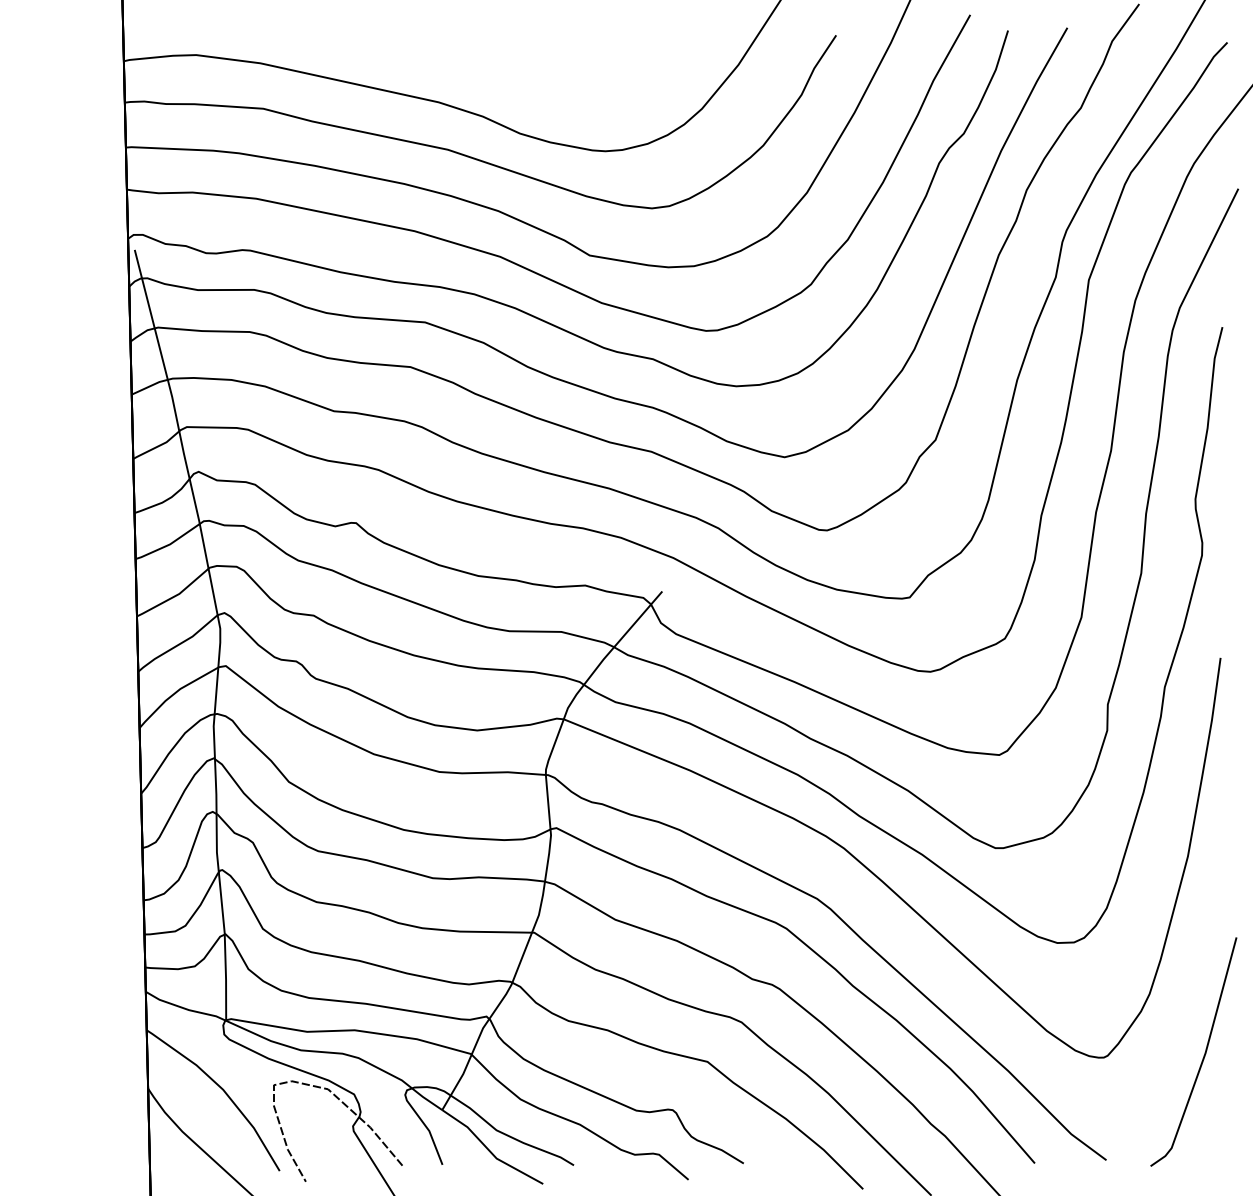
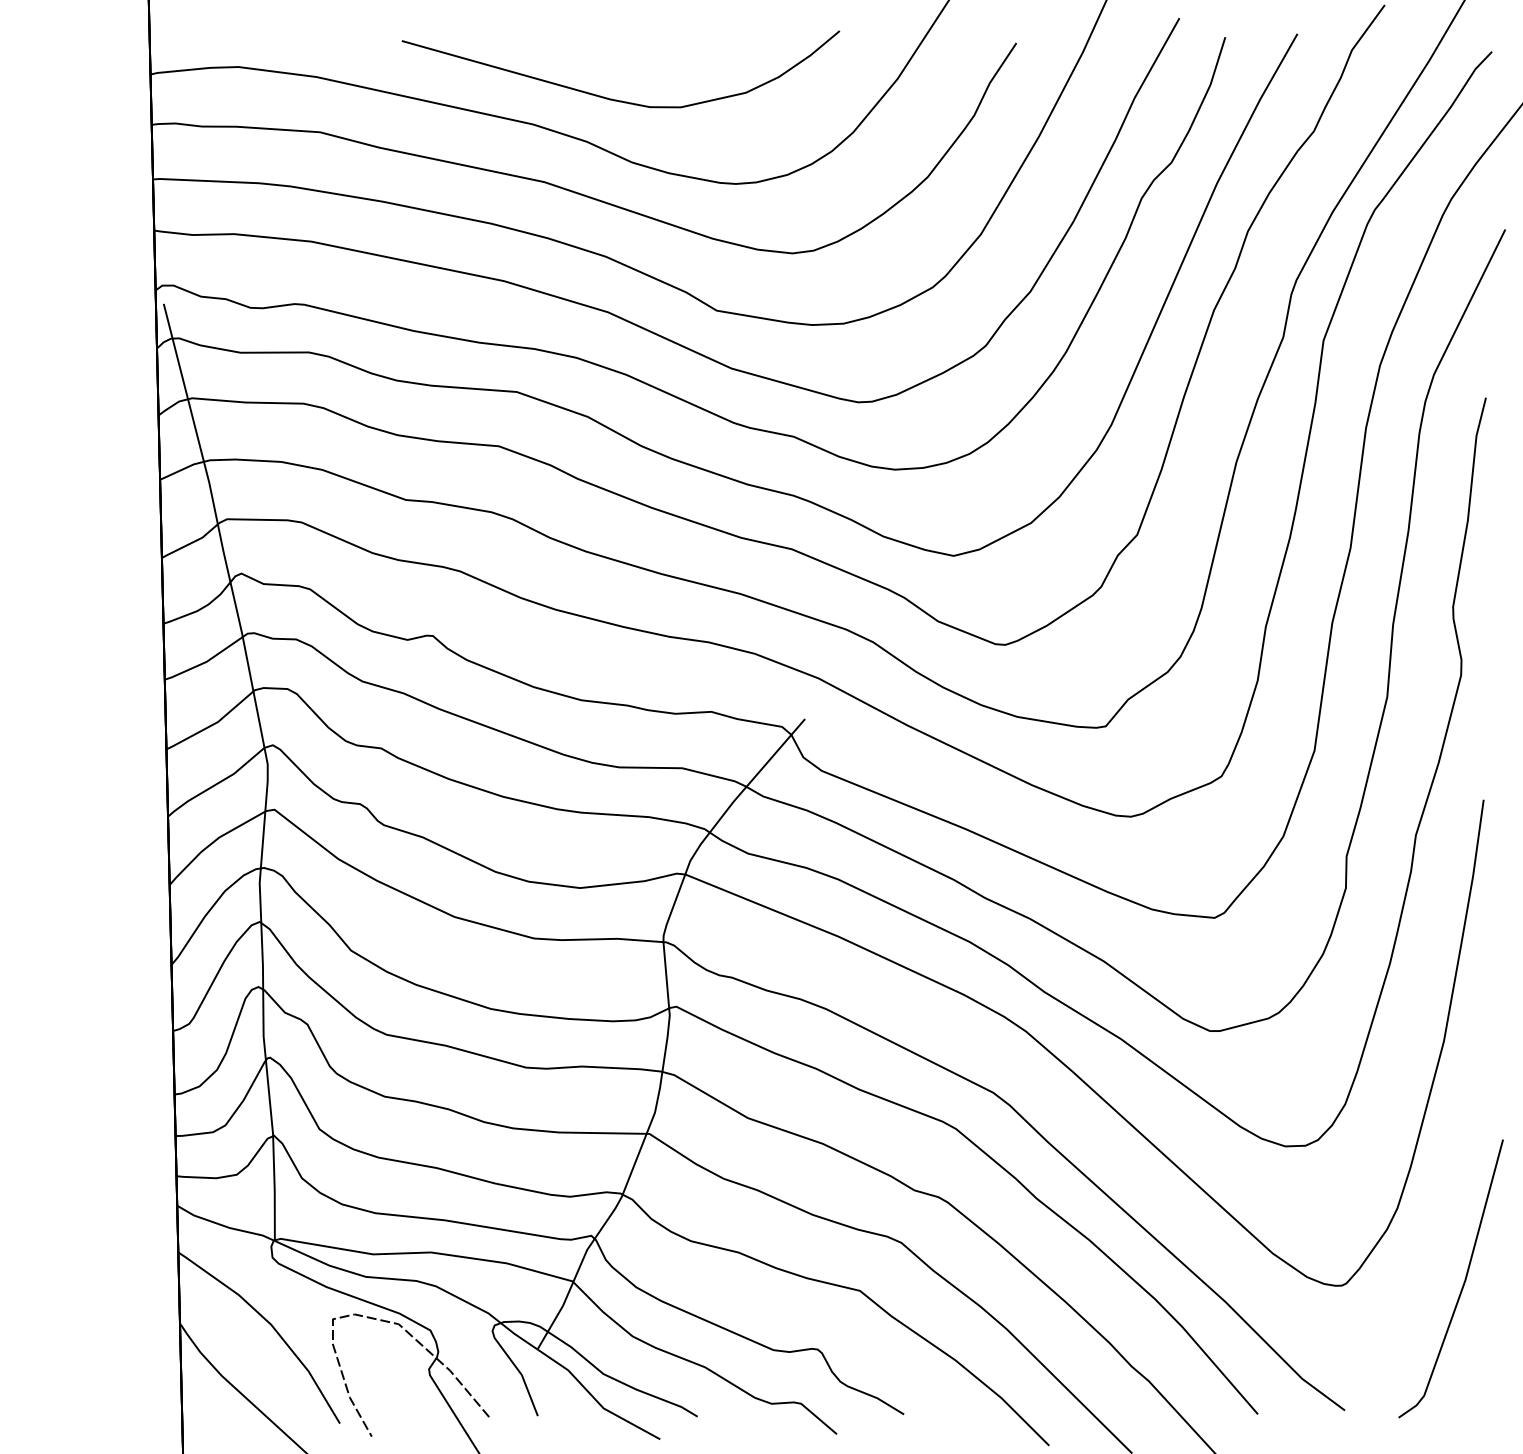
curve: (507, 81) -> (616, 99), added

